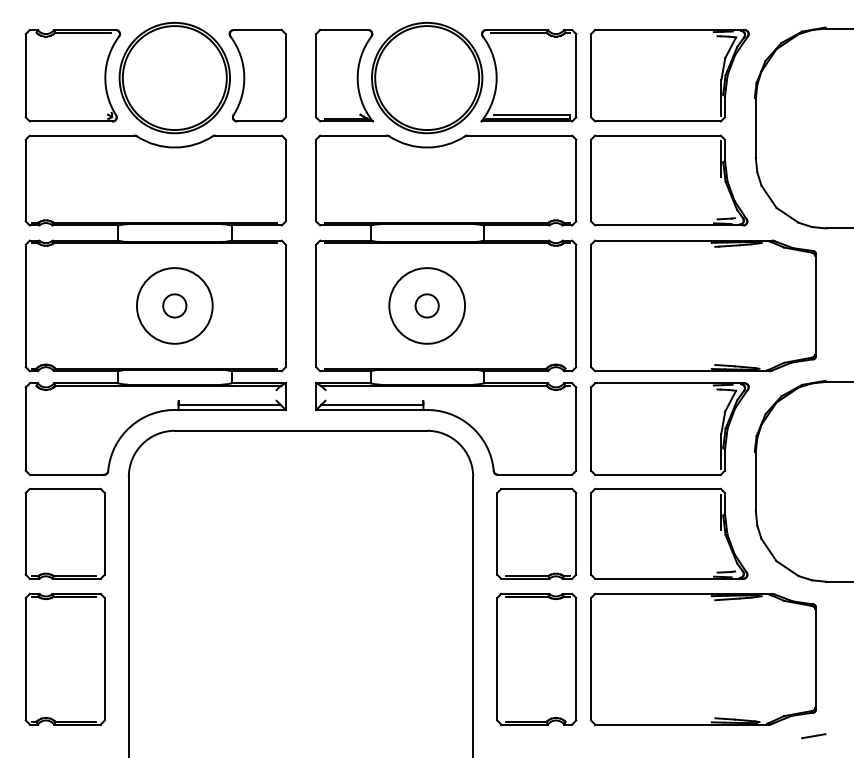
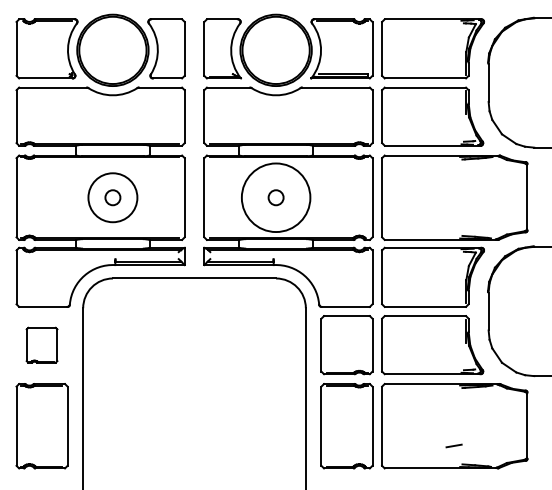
circle: (426, 305) -> (275, 197), size x1.4
part: (64, 534) -> (41, 345), size x0.6
line: (812, 735) -> (453, 445), moved

